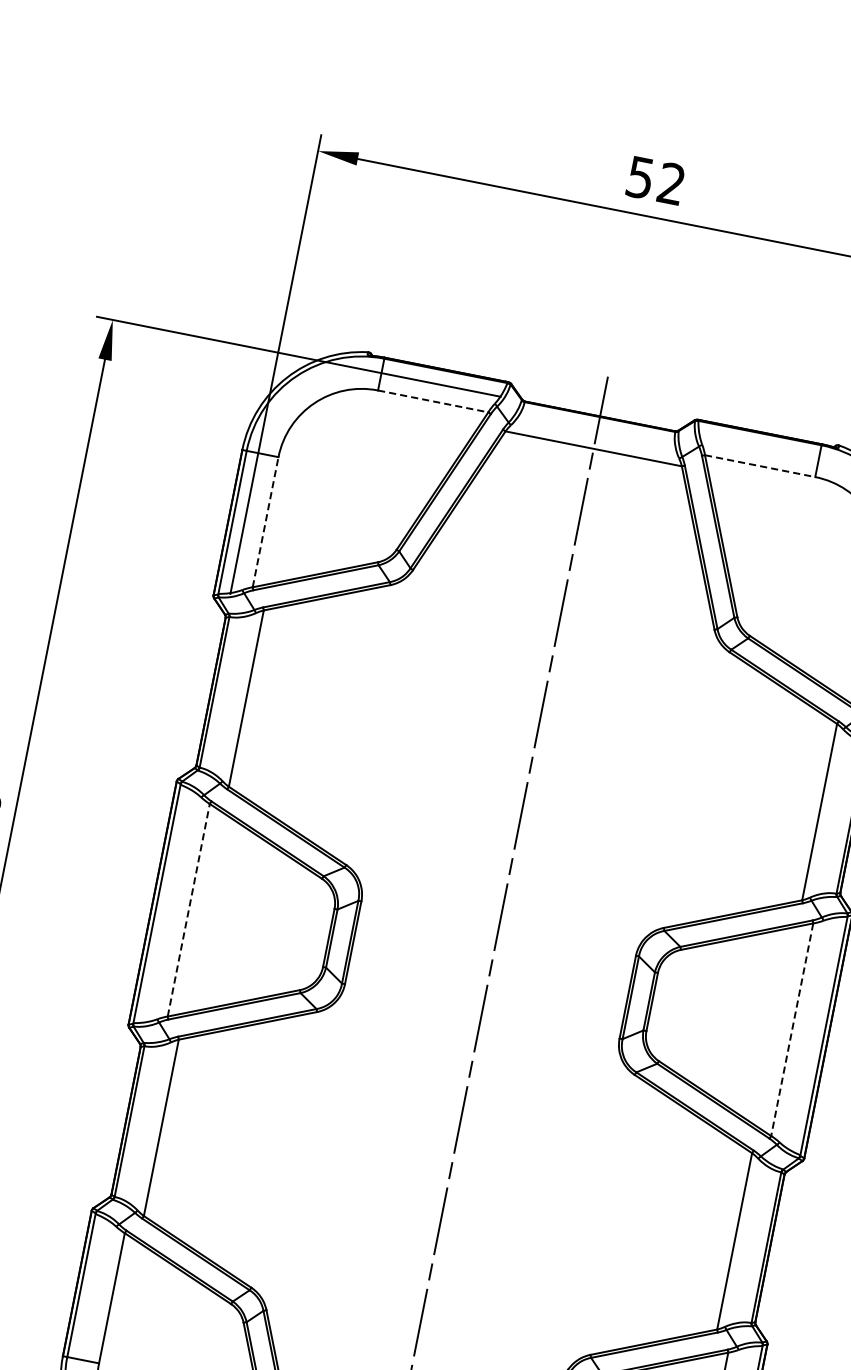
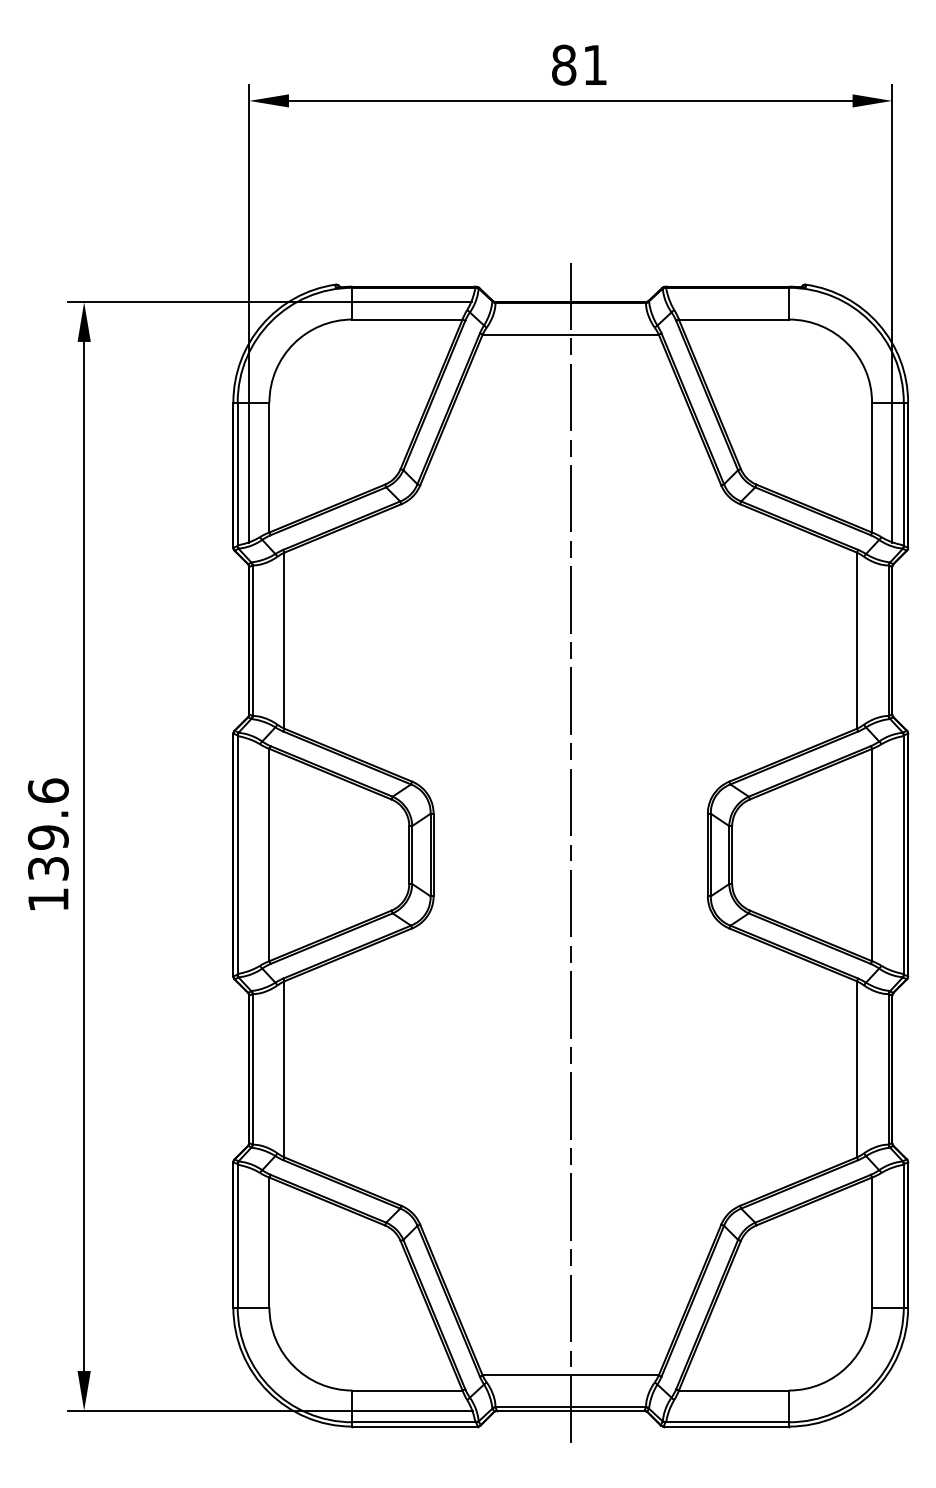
text: (656, 180) -> (579, 64), 52 -> 81
line: (434, 401) -> (408, 319), dashed -> solid
line: (760, 466) -> (734, 319), dashed -> solid
line: (265, 522) -> (269, 467), dashed -> solid
line: (188, 909) -> (269, 854), dashed -> solid
line: (792, 1030) -> (872, 855), dashed -> solid

